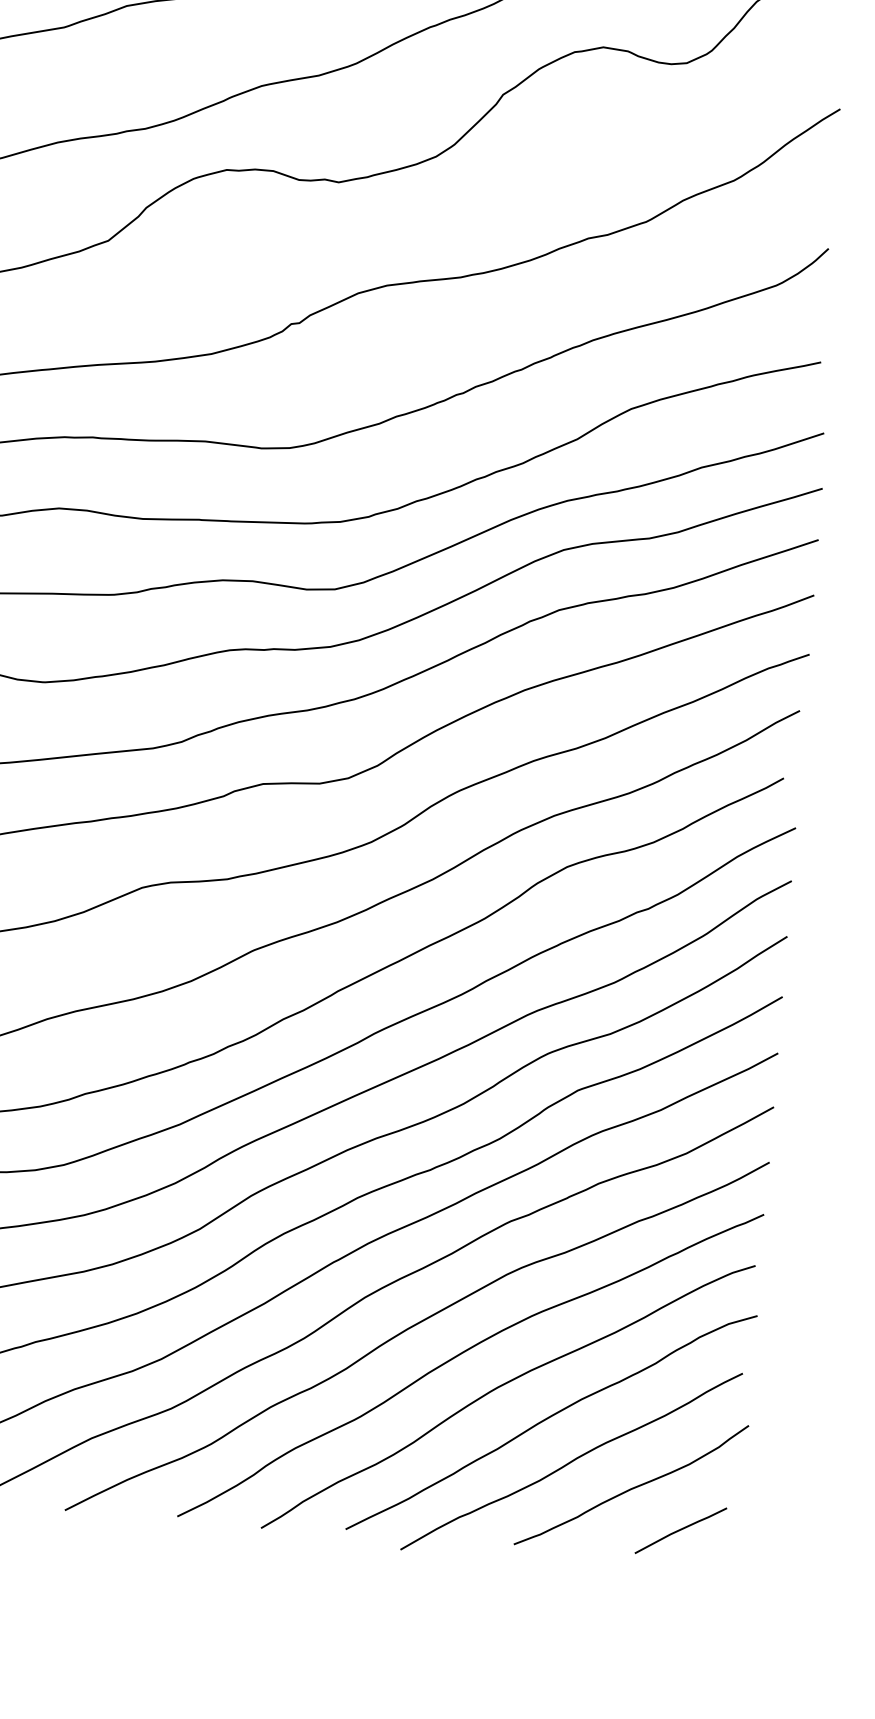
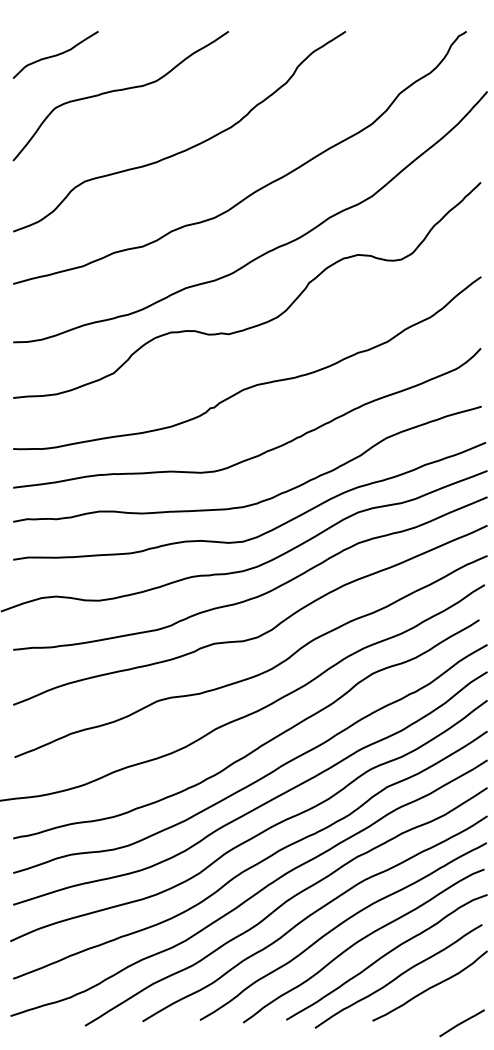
line: (679, 1531) -> (461, 1023), moved

